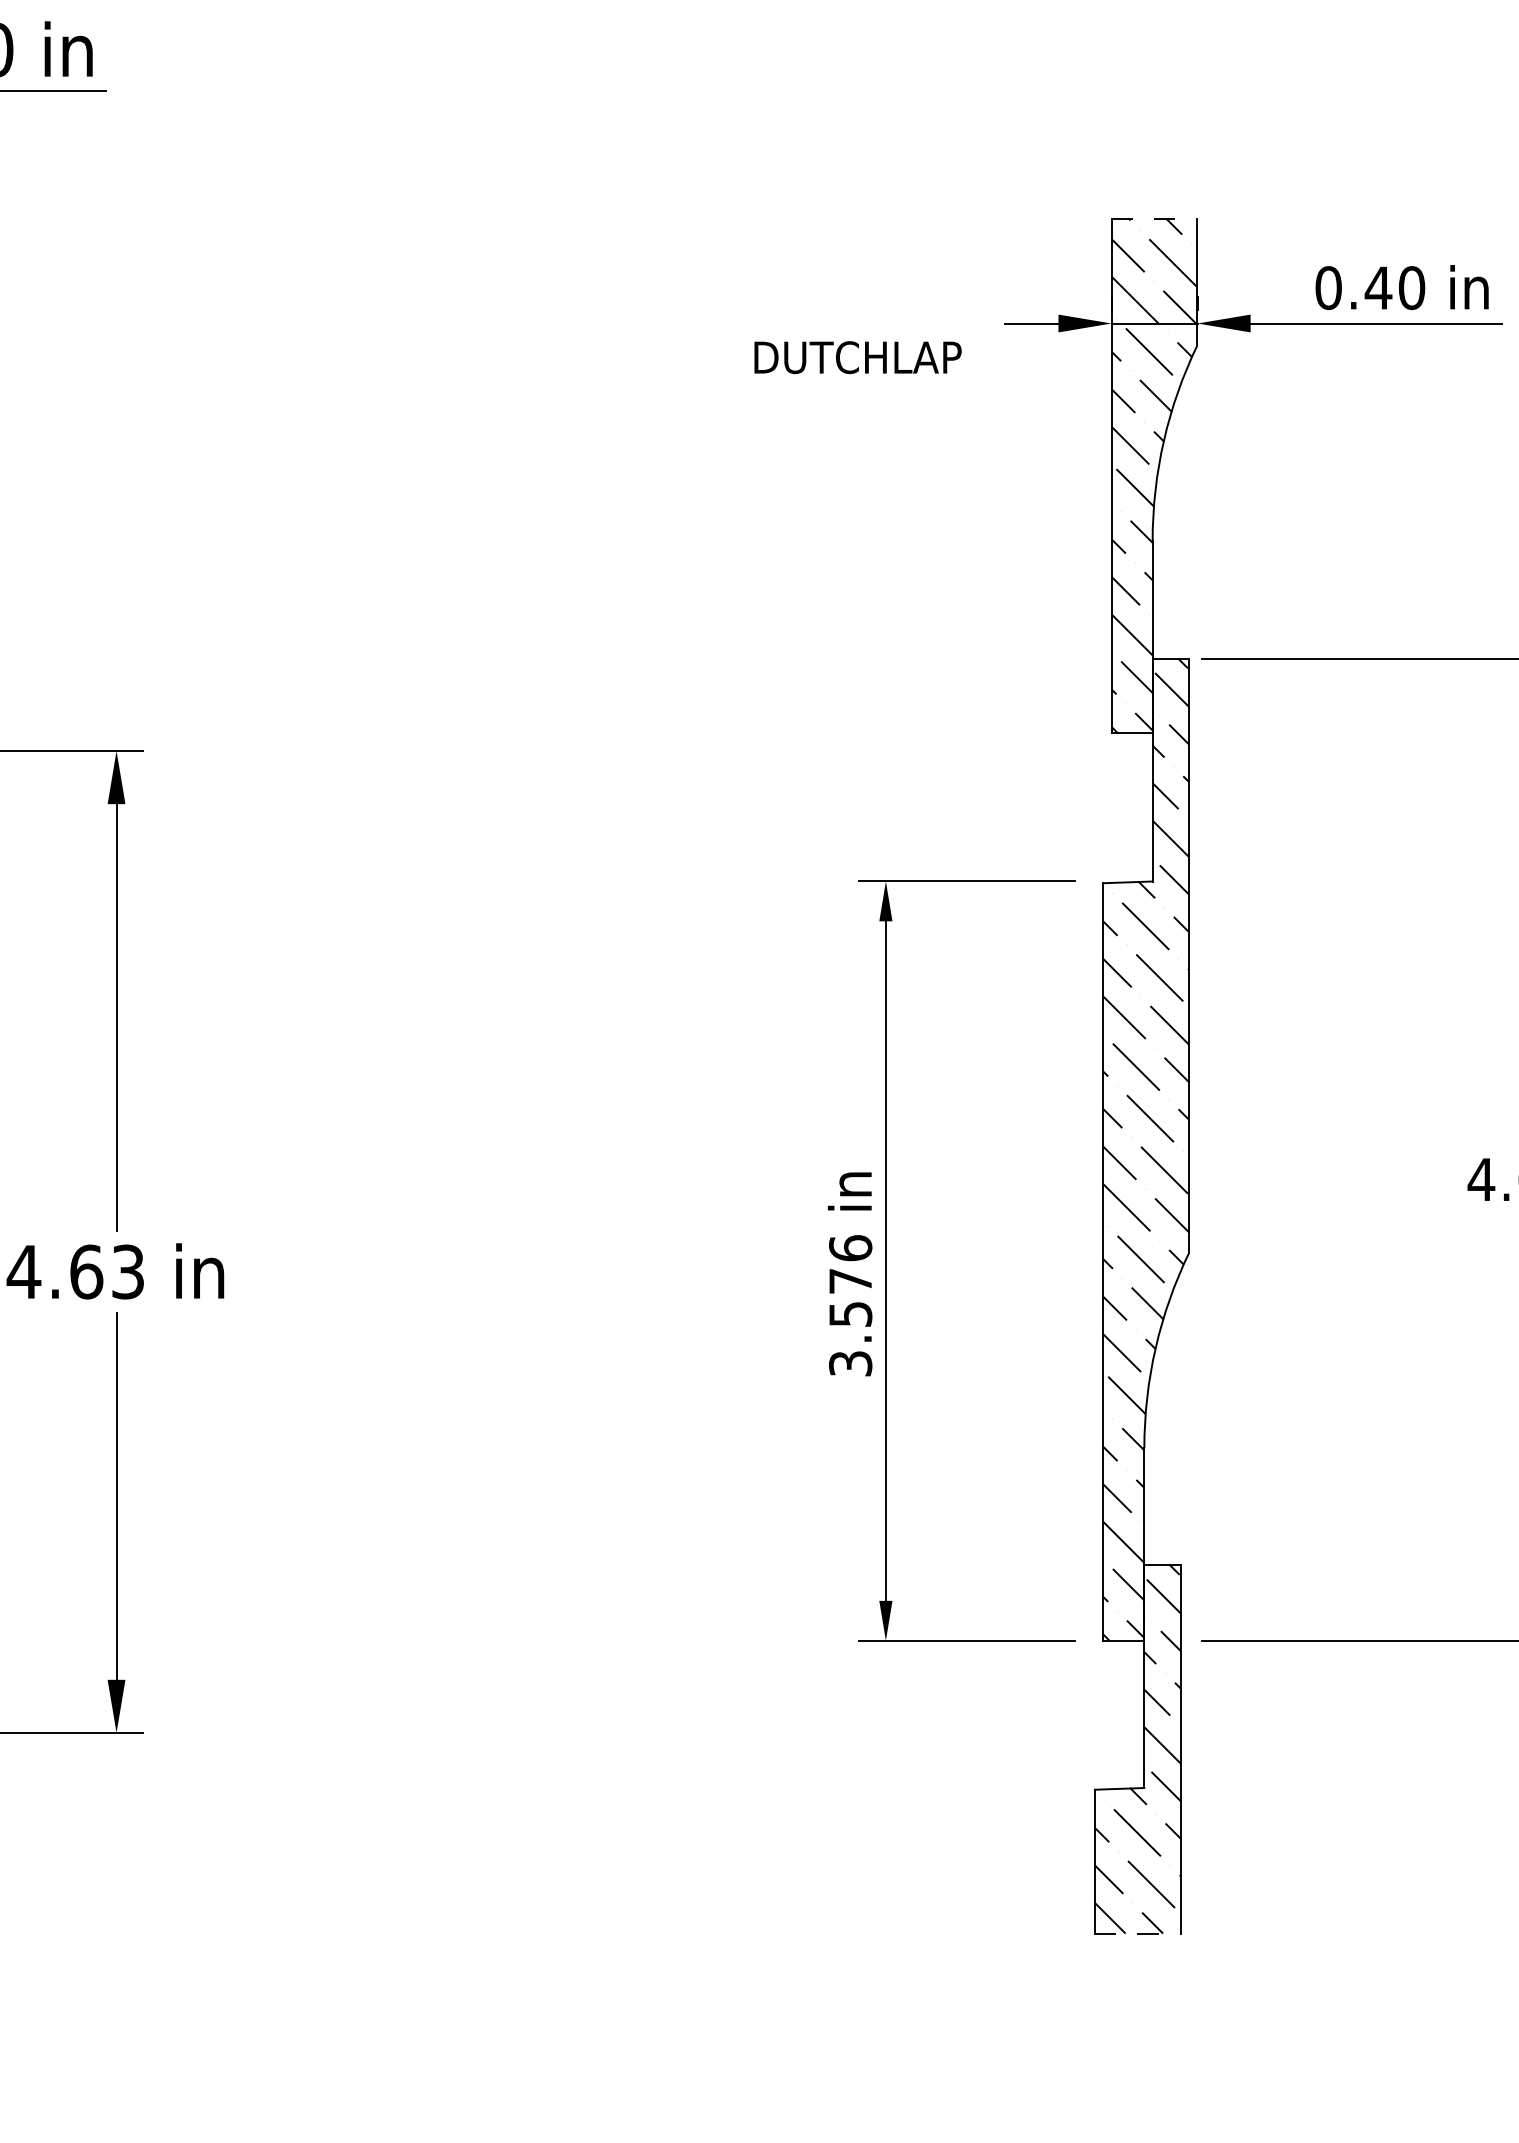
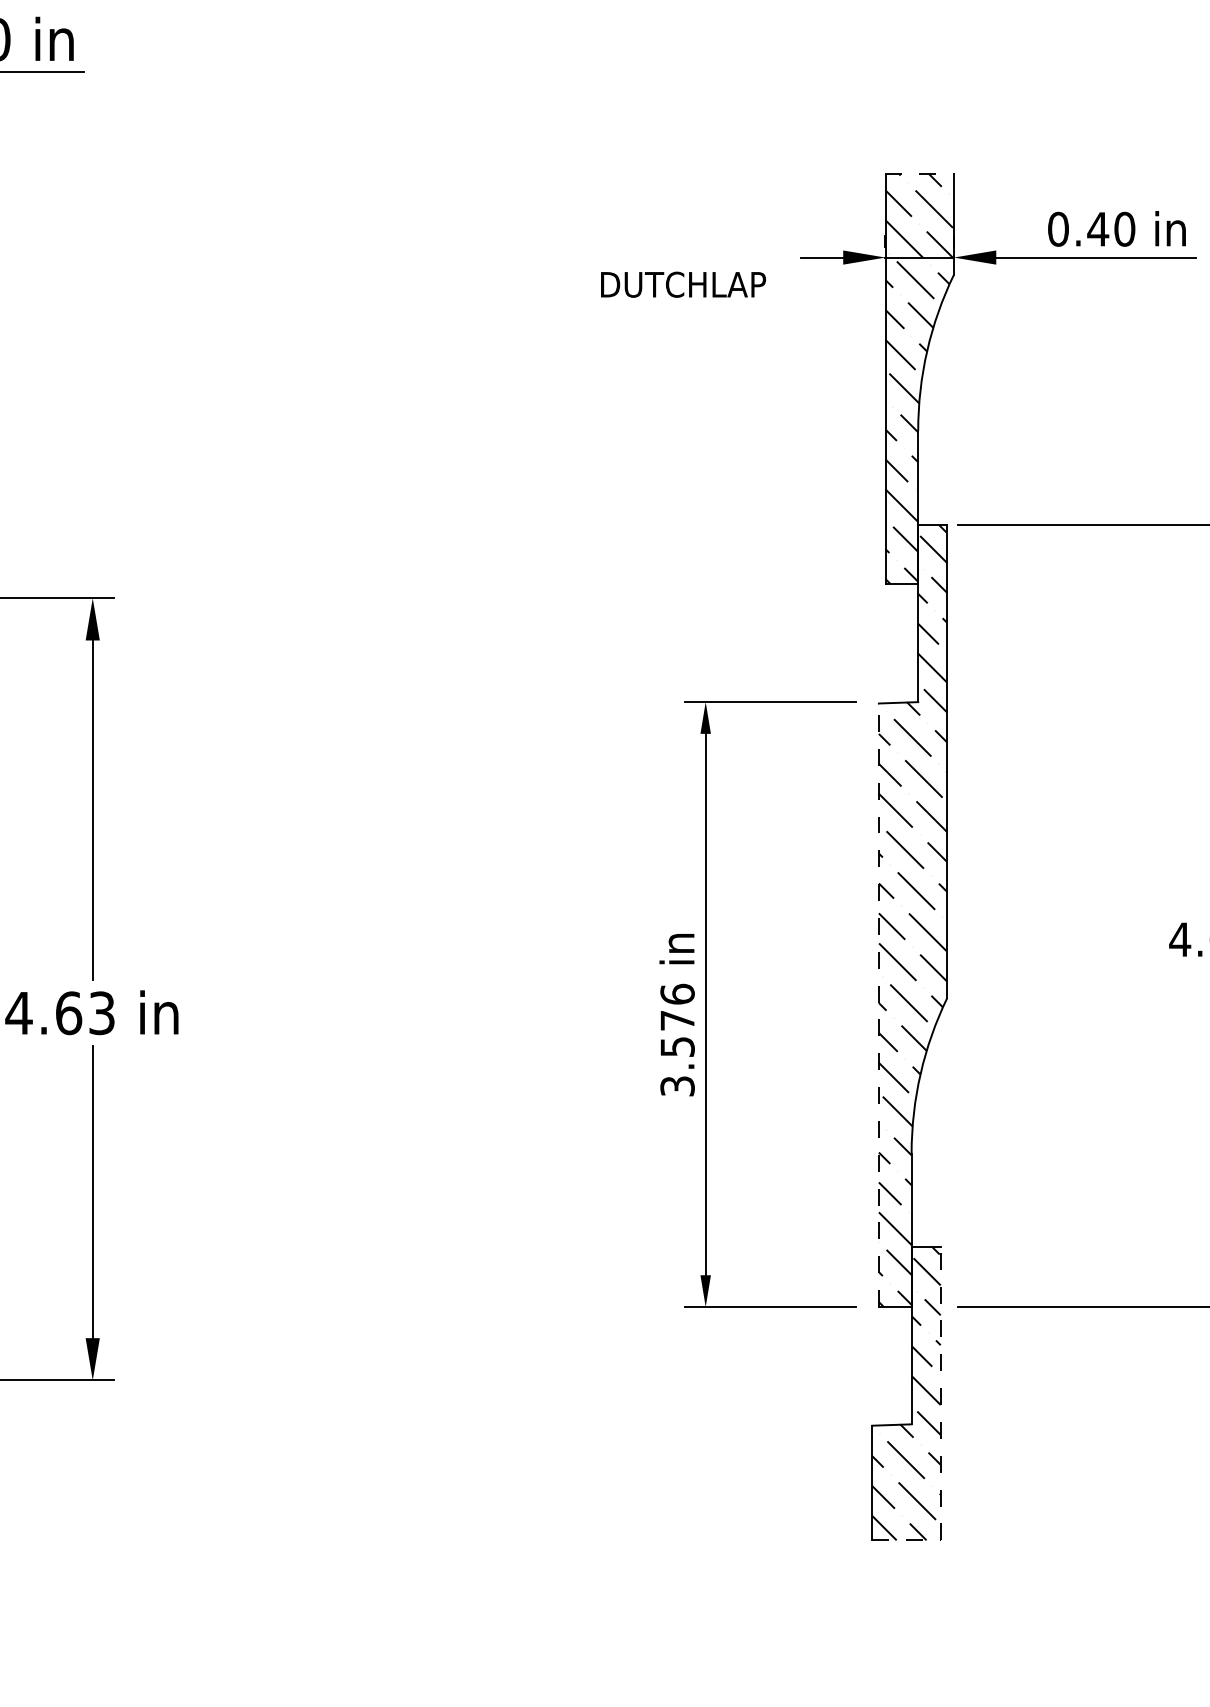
line: (1103, 1261) -> (879, 1004), solid -> dashed
line: (1180, 1748) -> (940, 1392), solid -> dashed

